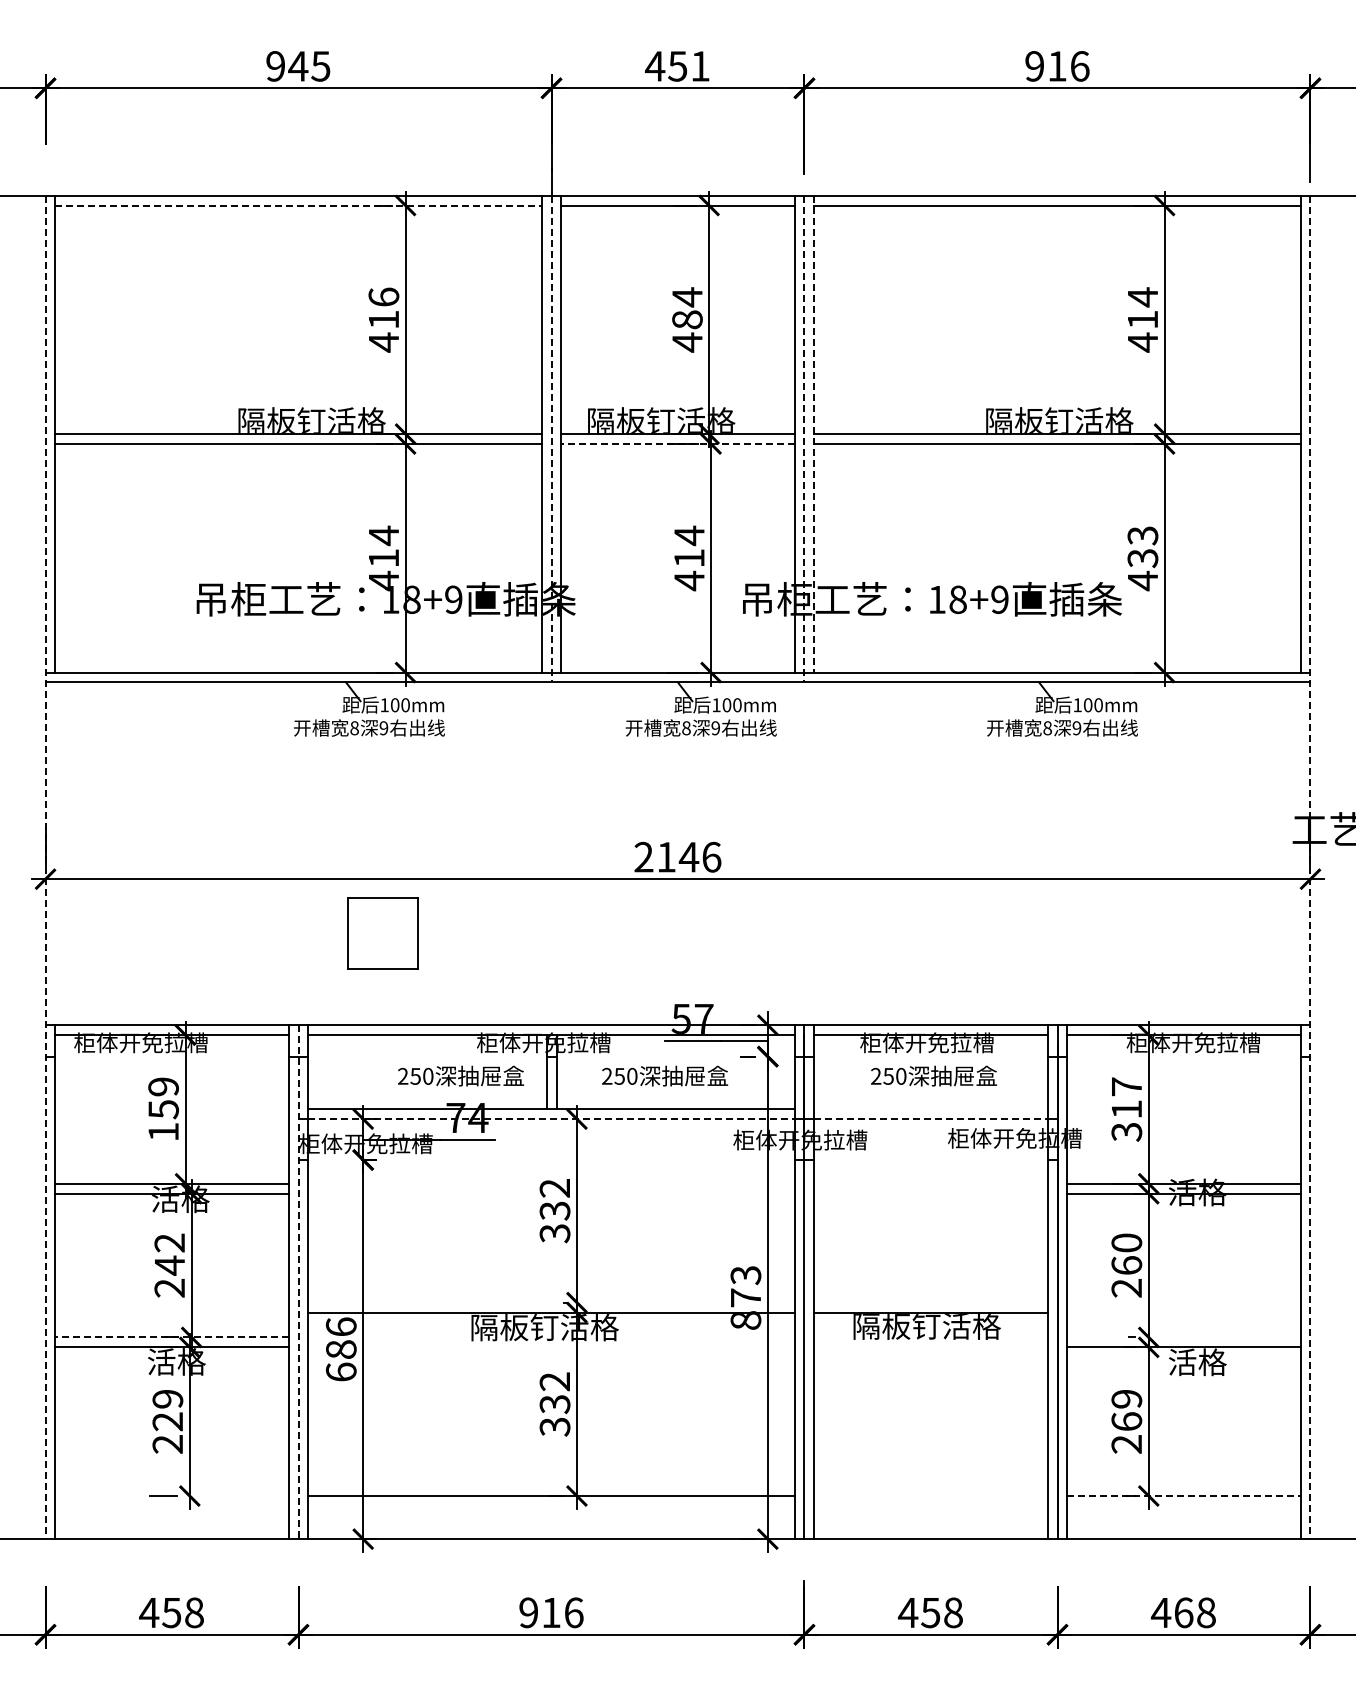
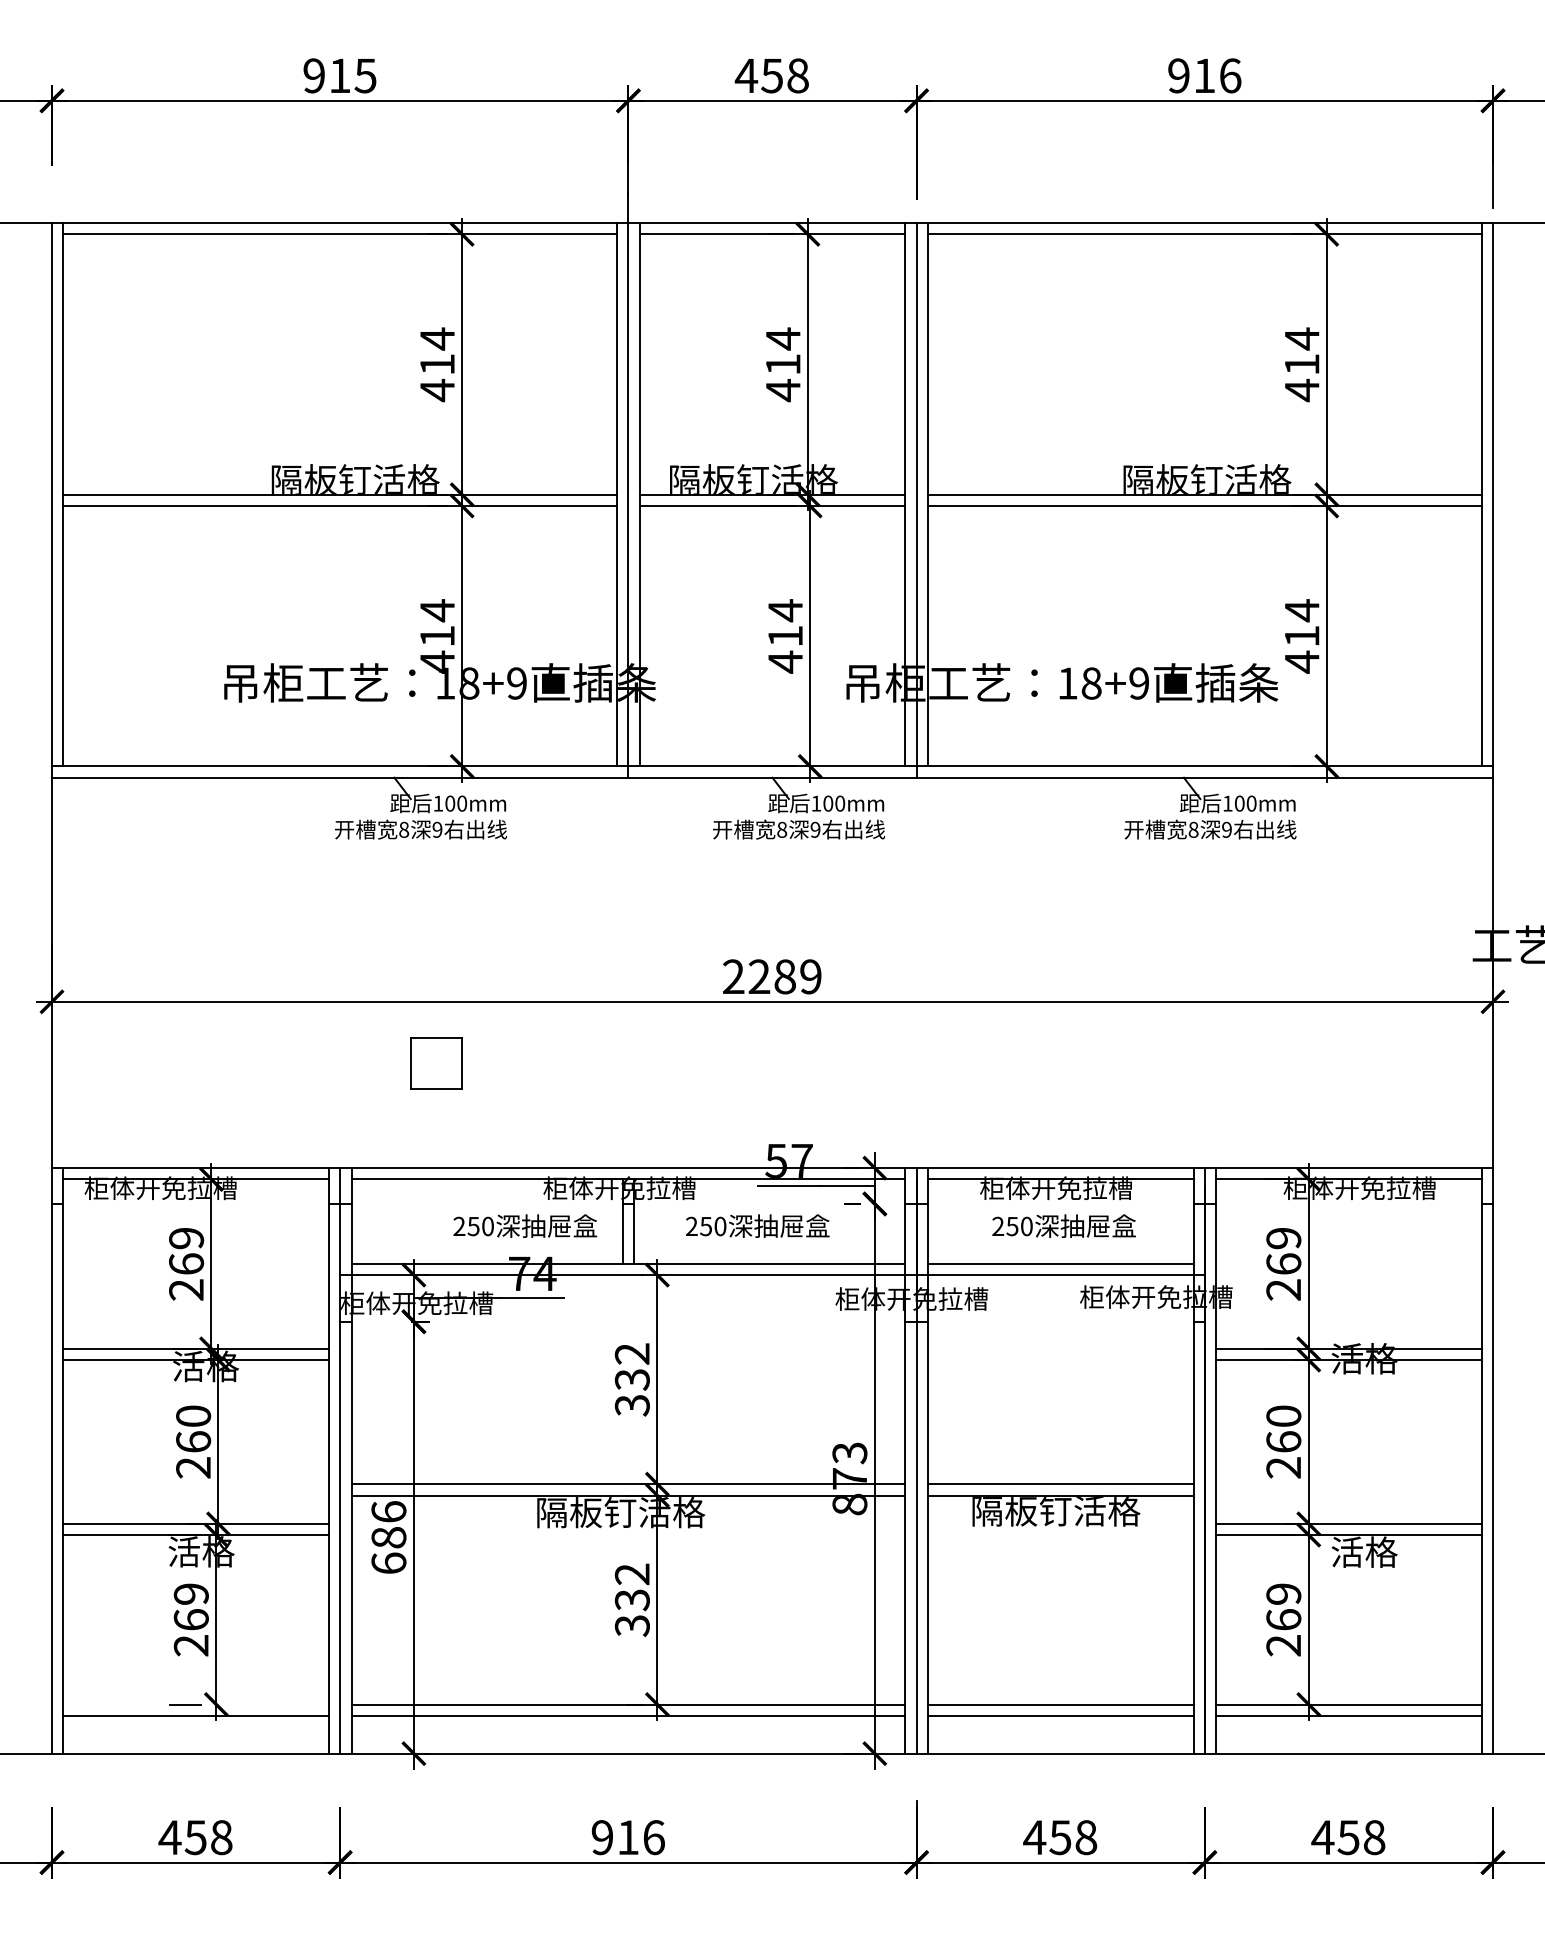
text: (298, 66) -> (340, 76), 945 -> 915
text: (700, 66) -> (798, 76), 451 -> 458
line: (299, 205) -> (341, 234), dashed -> solid
text: (383, 297) -> (437, 339), 416 -> 414
text: (687, 319) -> (783, 364), 484 -> 414
line: (814, 434) -> (928, 495), dashed -> solid
line: (551, 439) -> (628, 500), dashed -> solid
line: (804, 439) -> (916, 500), dashed -> solid
line: (678, 444) -> (773, 506), dashed -> solid
text: (1142, 546) -> (1301, 622), 433 -> 414
text: (689, 856) -> (785, 975), 2146 -> 2289
line: (45, 867) -> (51, 988), dashed -> solid
line: (1310, 867) -> (1493, 988), dashed -> solid
part: (382, 933) -> (435, 1063), size x0.62
line: (930, 1109) -> (1060, 1264), added
text: (1126, 1109) -> (1283, 1264), 317 -> 269
line: (551, 1119) -> (628, 1275), dashed -> solid
line: (930, 1119) -> (1060, 1275), dashed -> solid
text: (163, 1120) -> (186, 1276), 159 -> 269
text: (169, 1254) -> (193, 1429), 242 -> 260
line: (298, 1282) -> (340, 1461), dashed -> solid
line: (551, 1302) -> (628, 1484), added
line: (930, 1302) -> (1060, 1484), added
line: (172, 1337) -> (196, 1523), dashed -> solid
line: (1183, 1337) -> (1348, 1523), added
text: (167, 1421) -> (190, 1619), 229 -> 269
line: (930, 1496) -> (1060, 1705), added
line: (1183, 1496) -> (1348, 1705), dashed -> solid
line: (171, 1505) -> (195, 1715), added
line: (551, 1505) -> (628, 1715), added
line: (930, 1505) -> (1060, 1715), added
line: (1183, 1505) -> (1348, 1715), added
text: (1183, 1612) -> (1348, 1837), 468 -> 458

